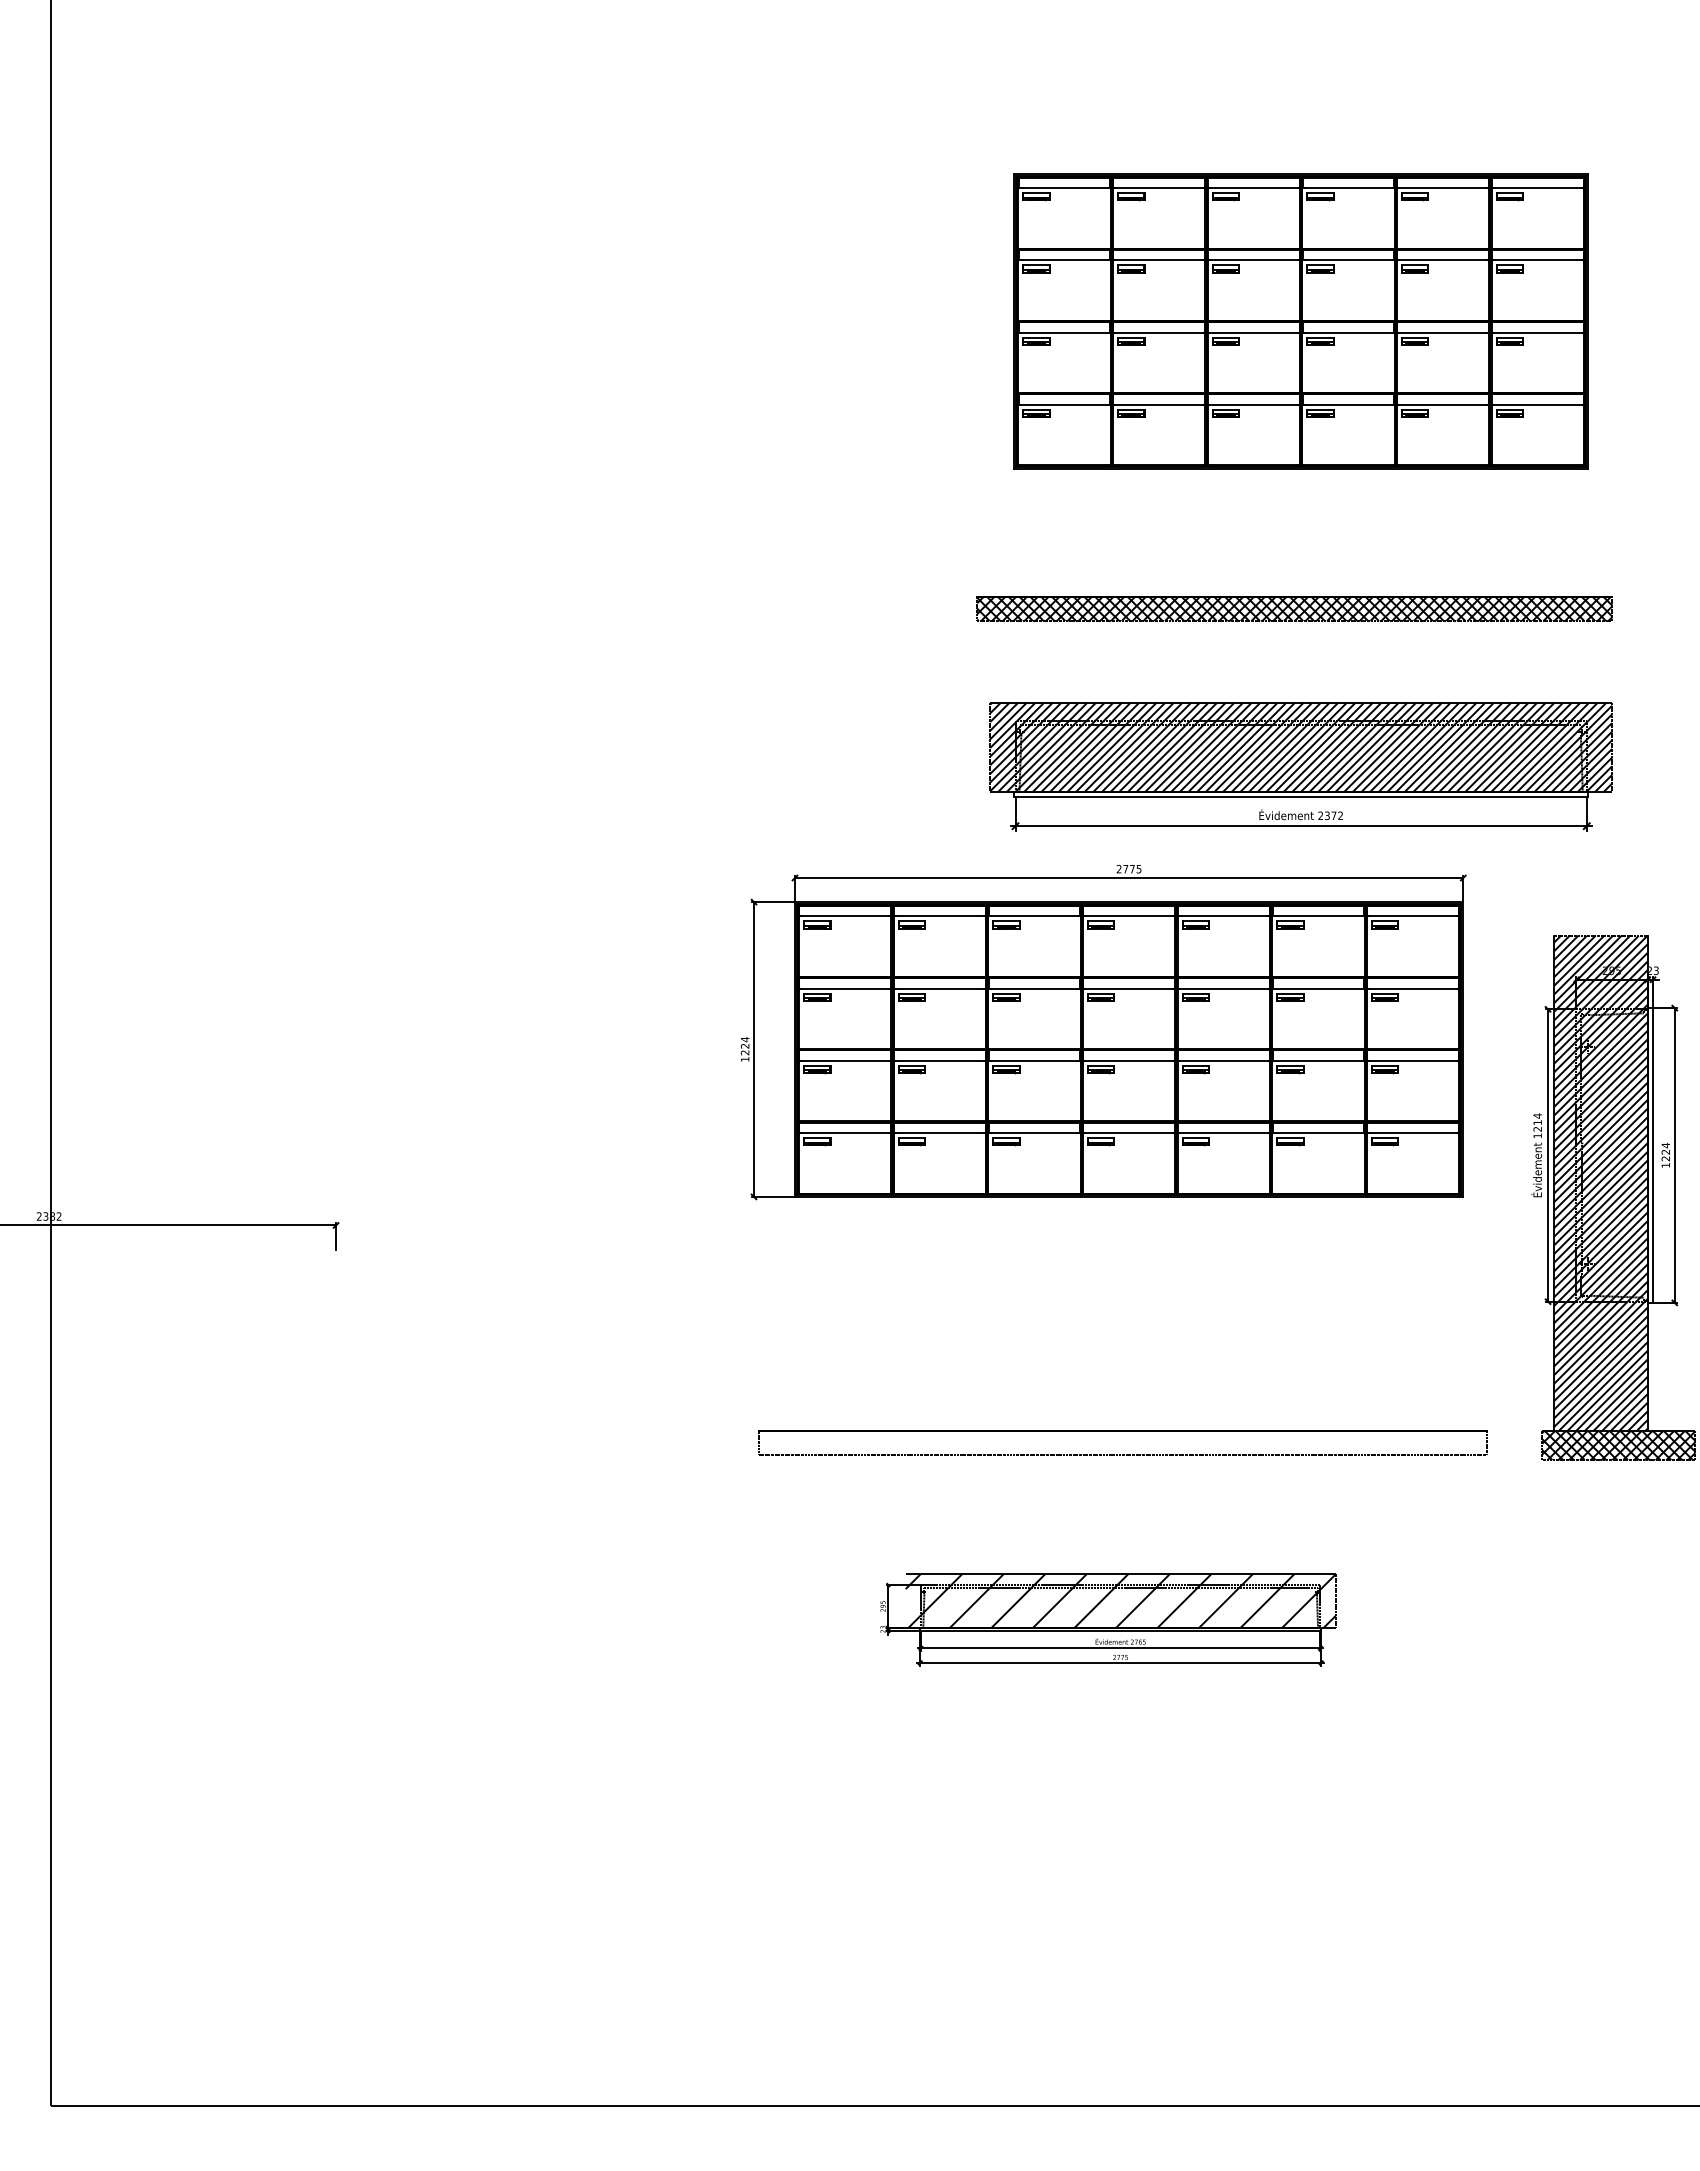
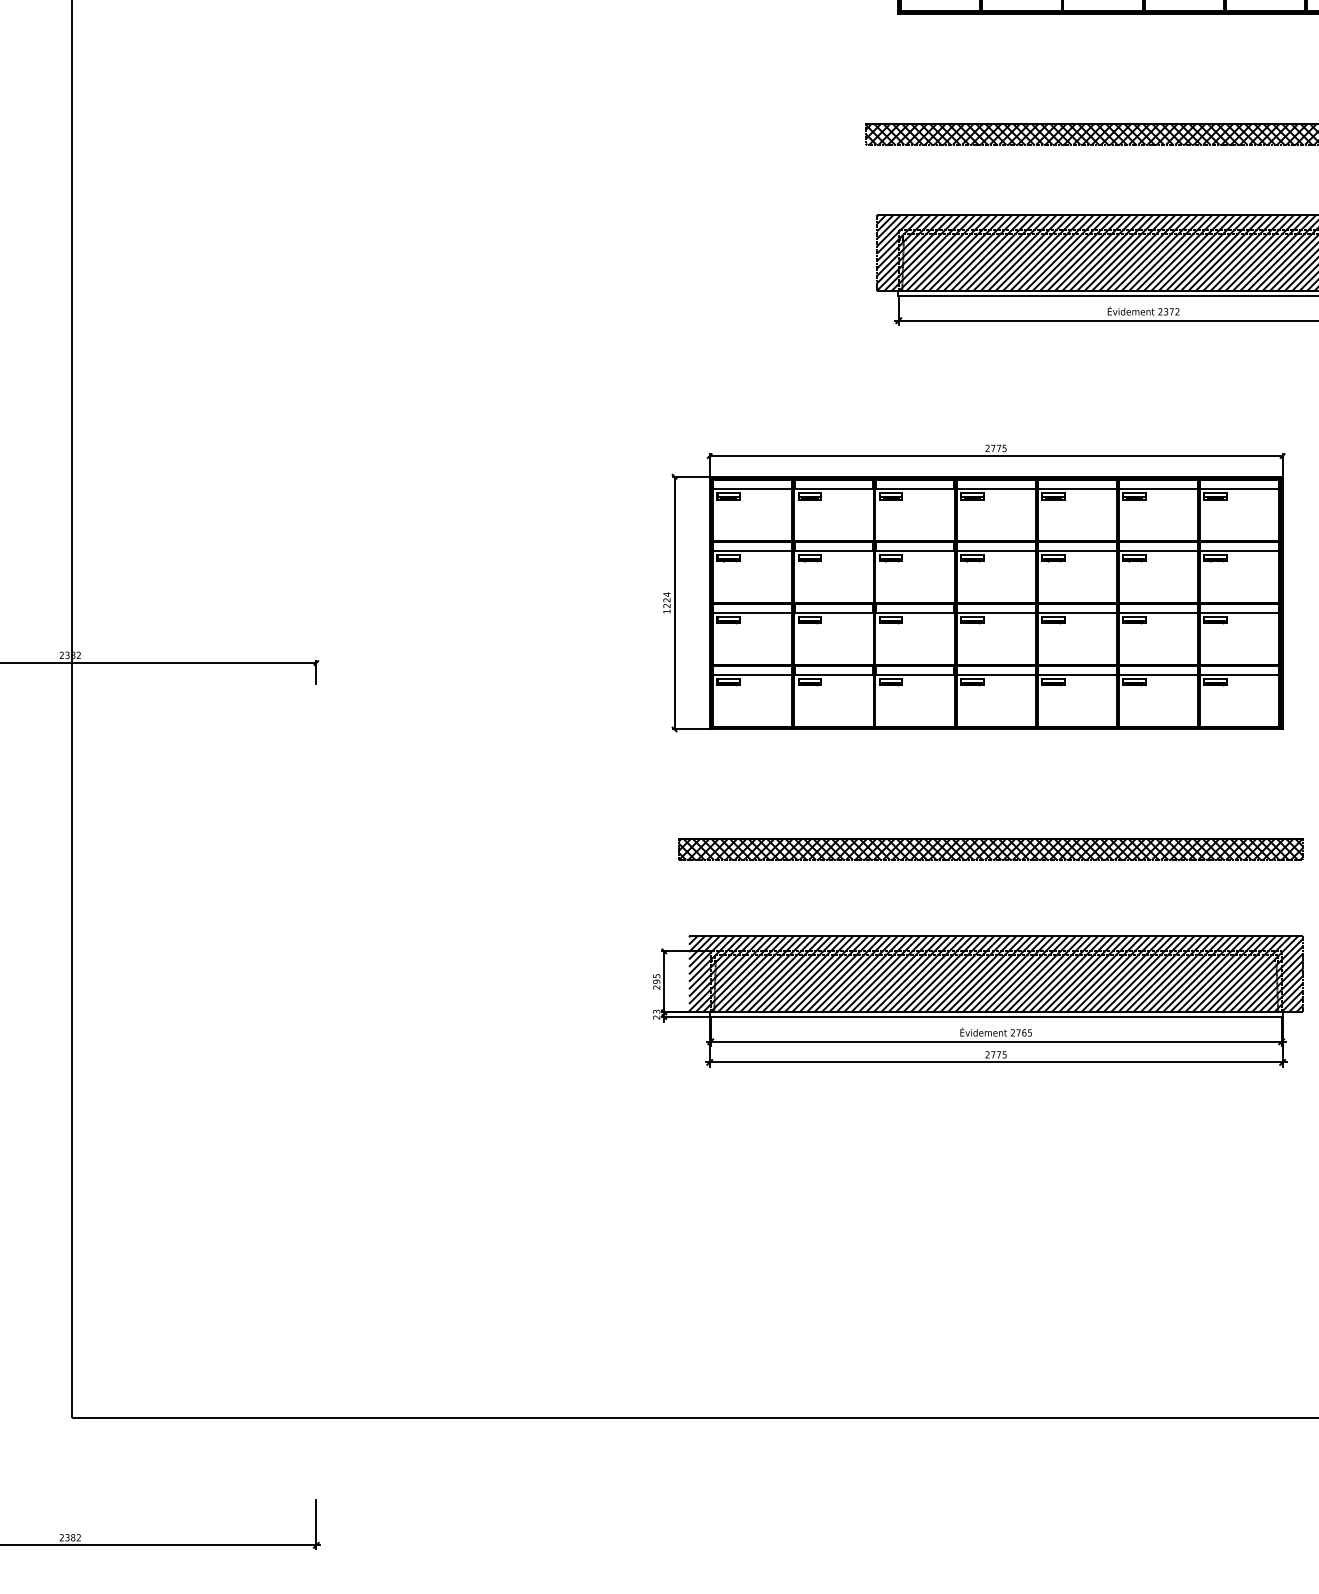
part: (1103, 1032) -> (974, 588), moved
hatch: (1123, 1443) -> (991, 849), added
part: (1107, 1619) -> (977, 1000), size x1.67

